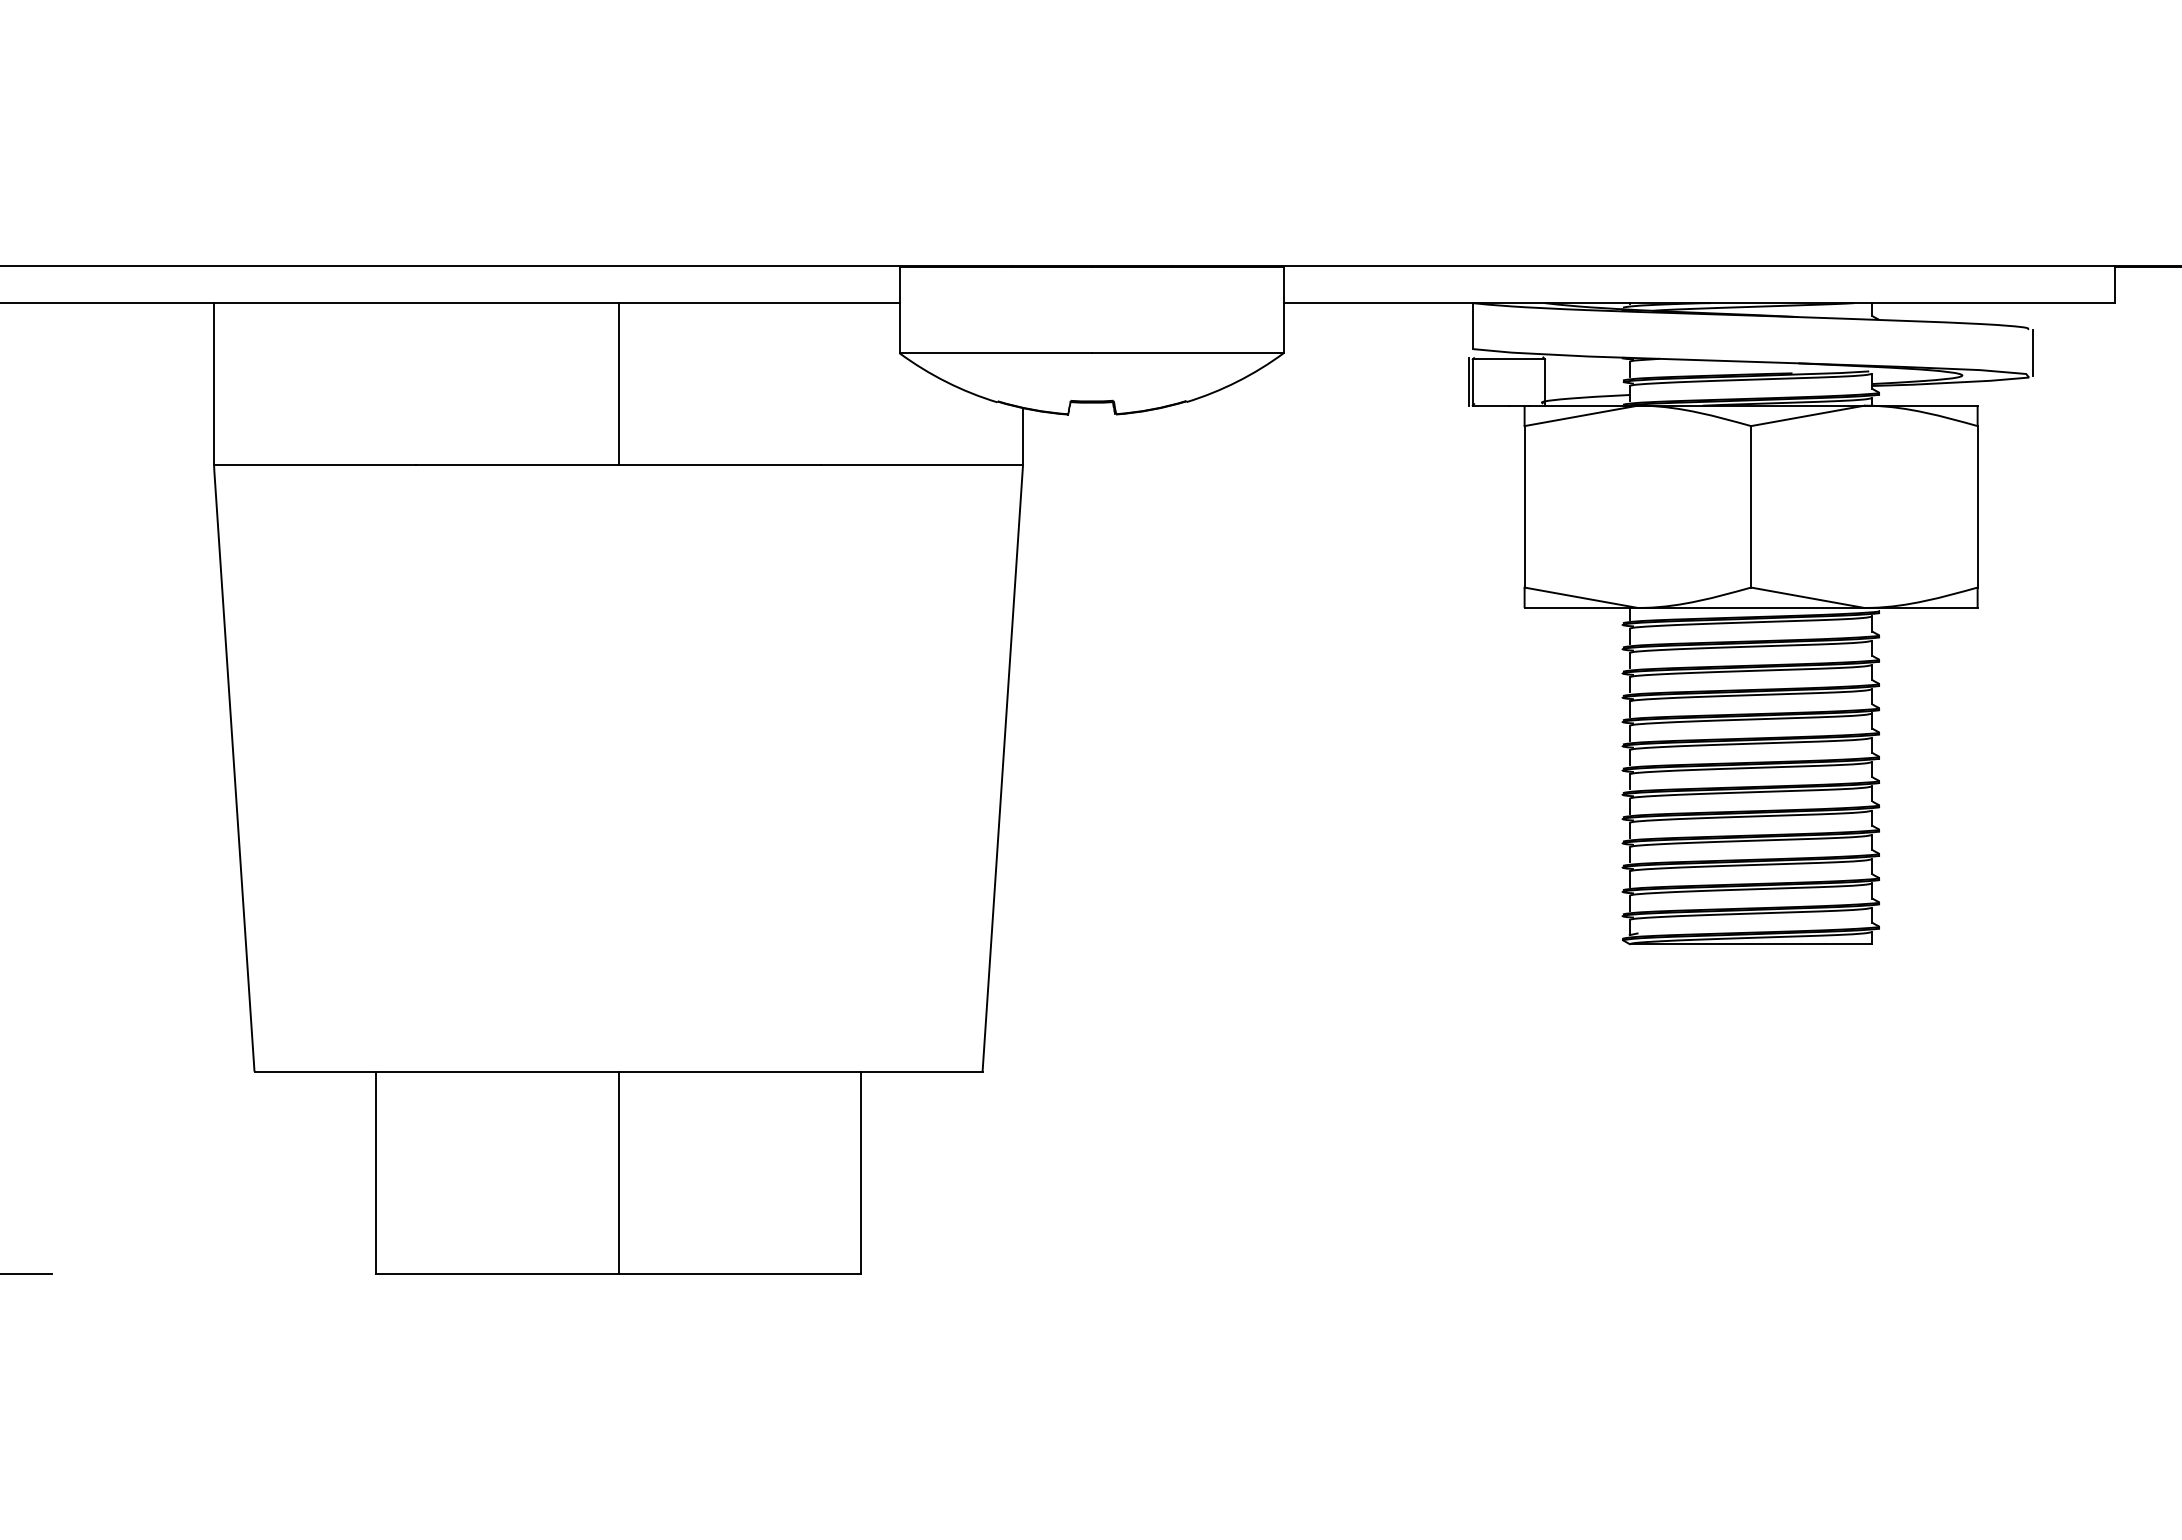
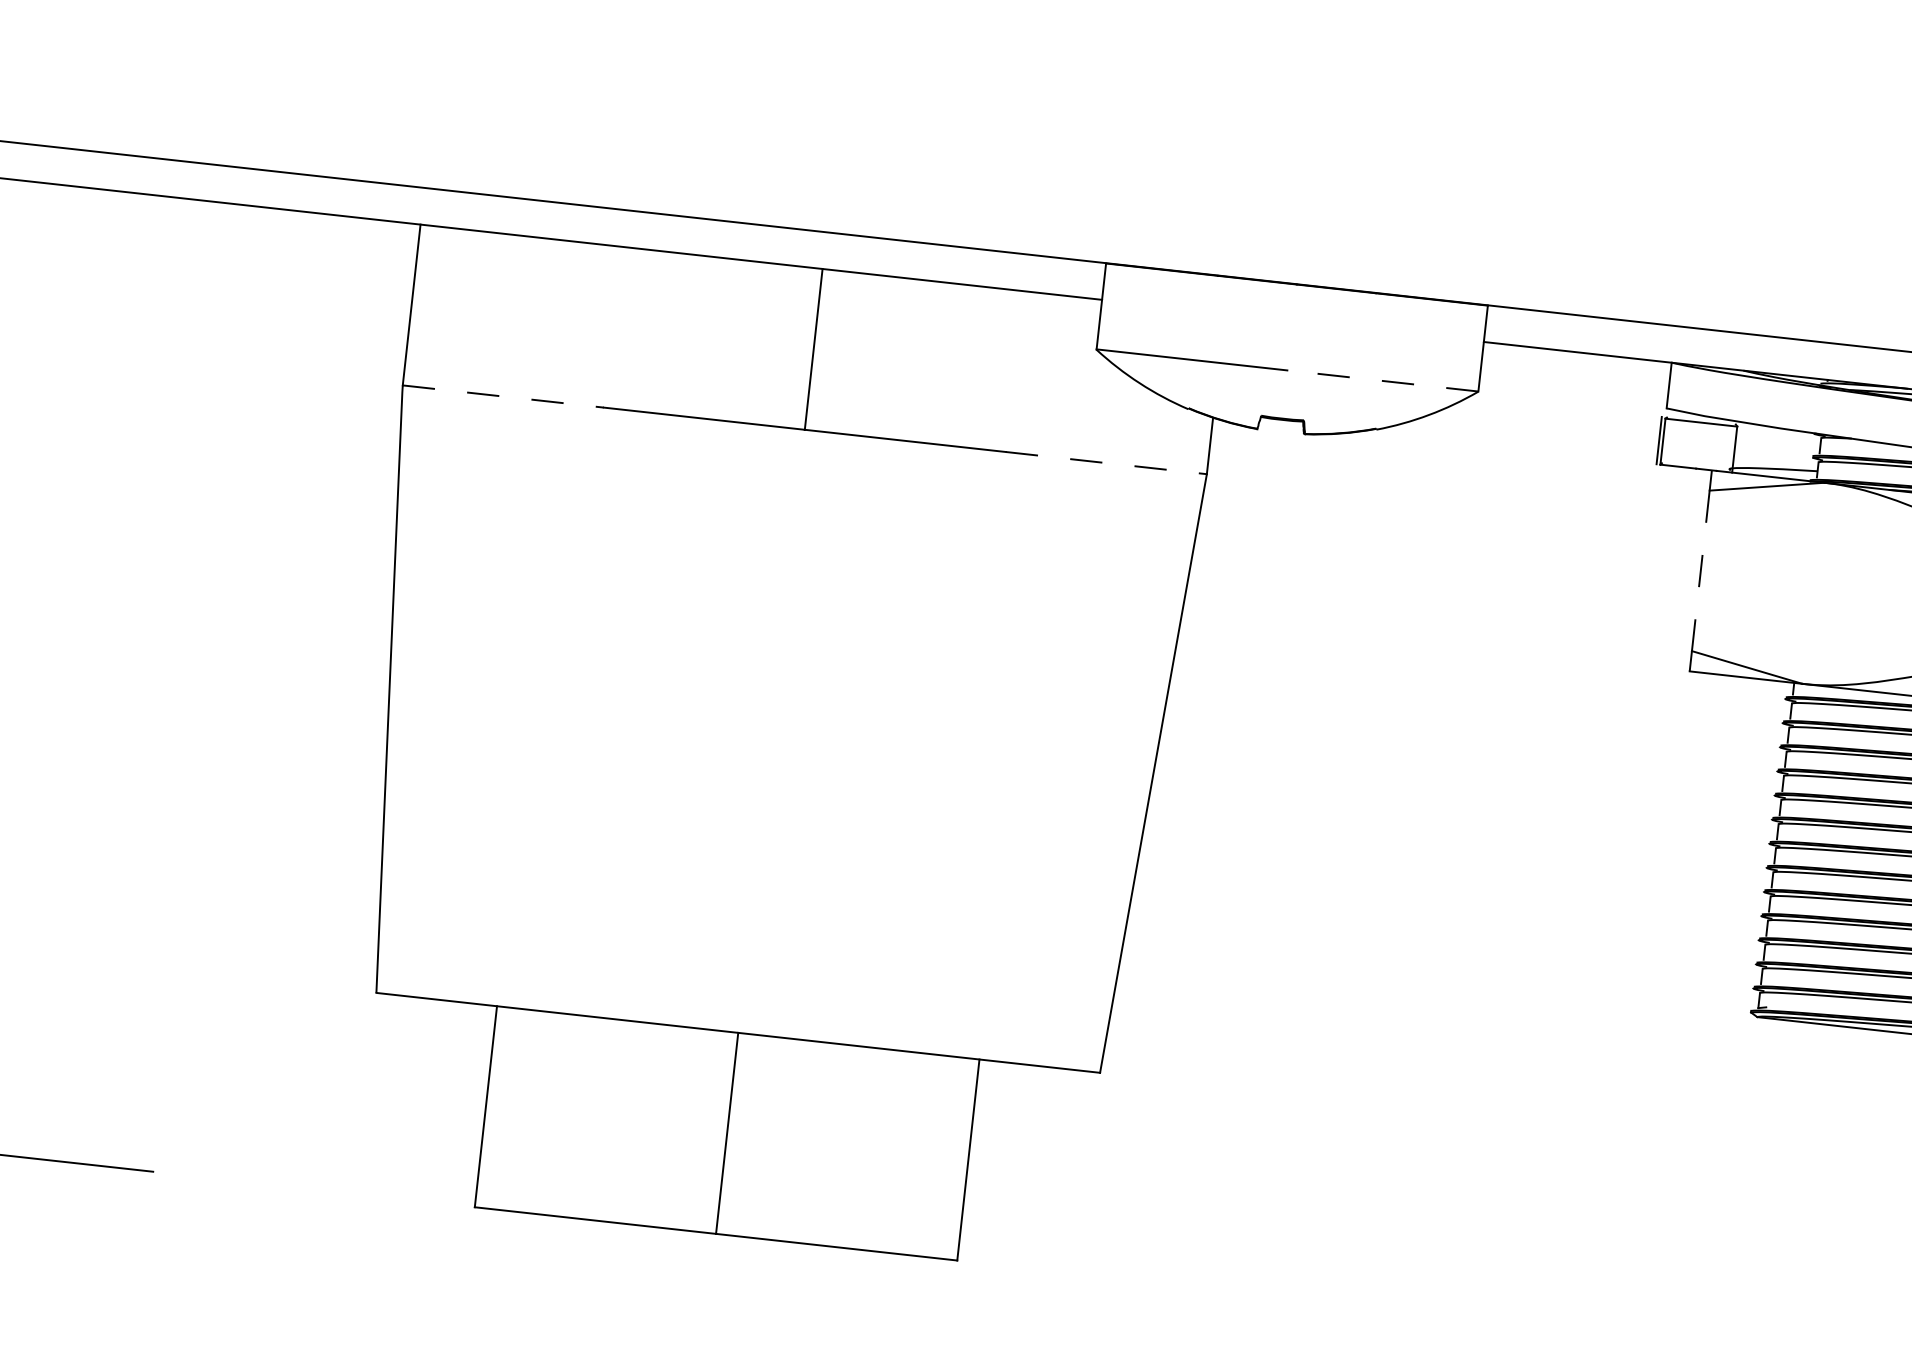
line: (1187, 352) -> (1382, 380), solid -> dashed
line: (315, 464) -> (503, 396), solid -> dashed
line: (922, 464) -> (1106, 462), solid -> dashed
line: (1524, 506) -> (1700, 570), solid -> dashed

